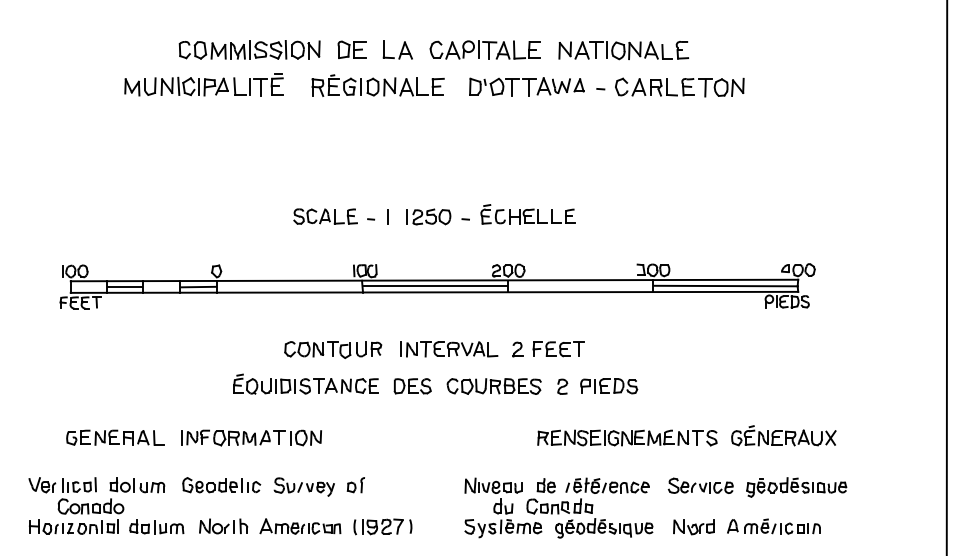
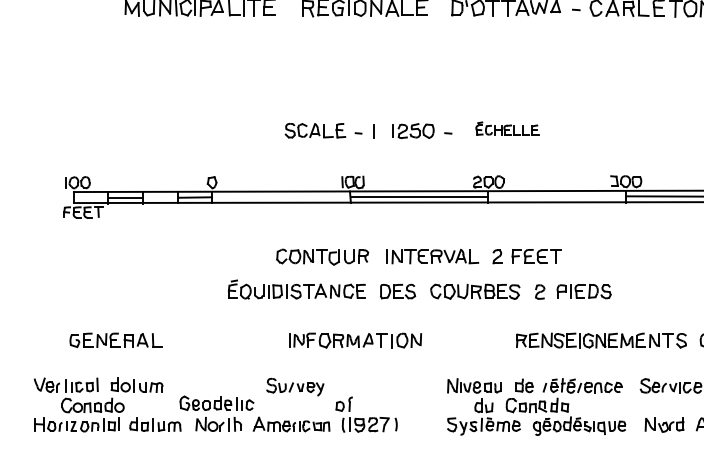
part: (527, 214) -> (506, 128), size x0.7
part: (251, 437) -> (355, 340), moved
part: (221, 485) -> (216, 403), moved
part: (355, 485) -> (343, 404), moved

